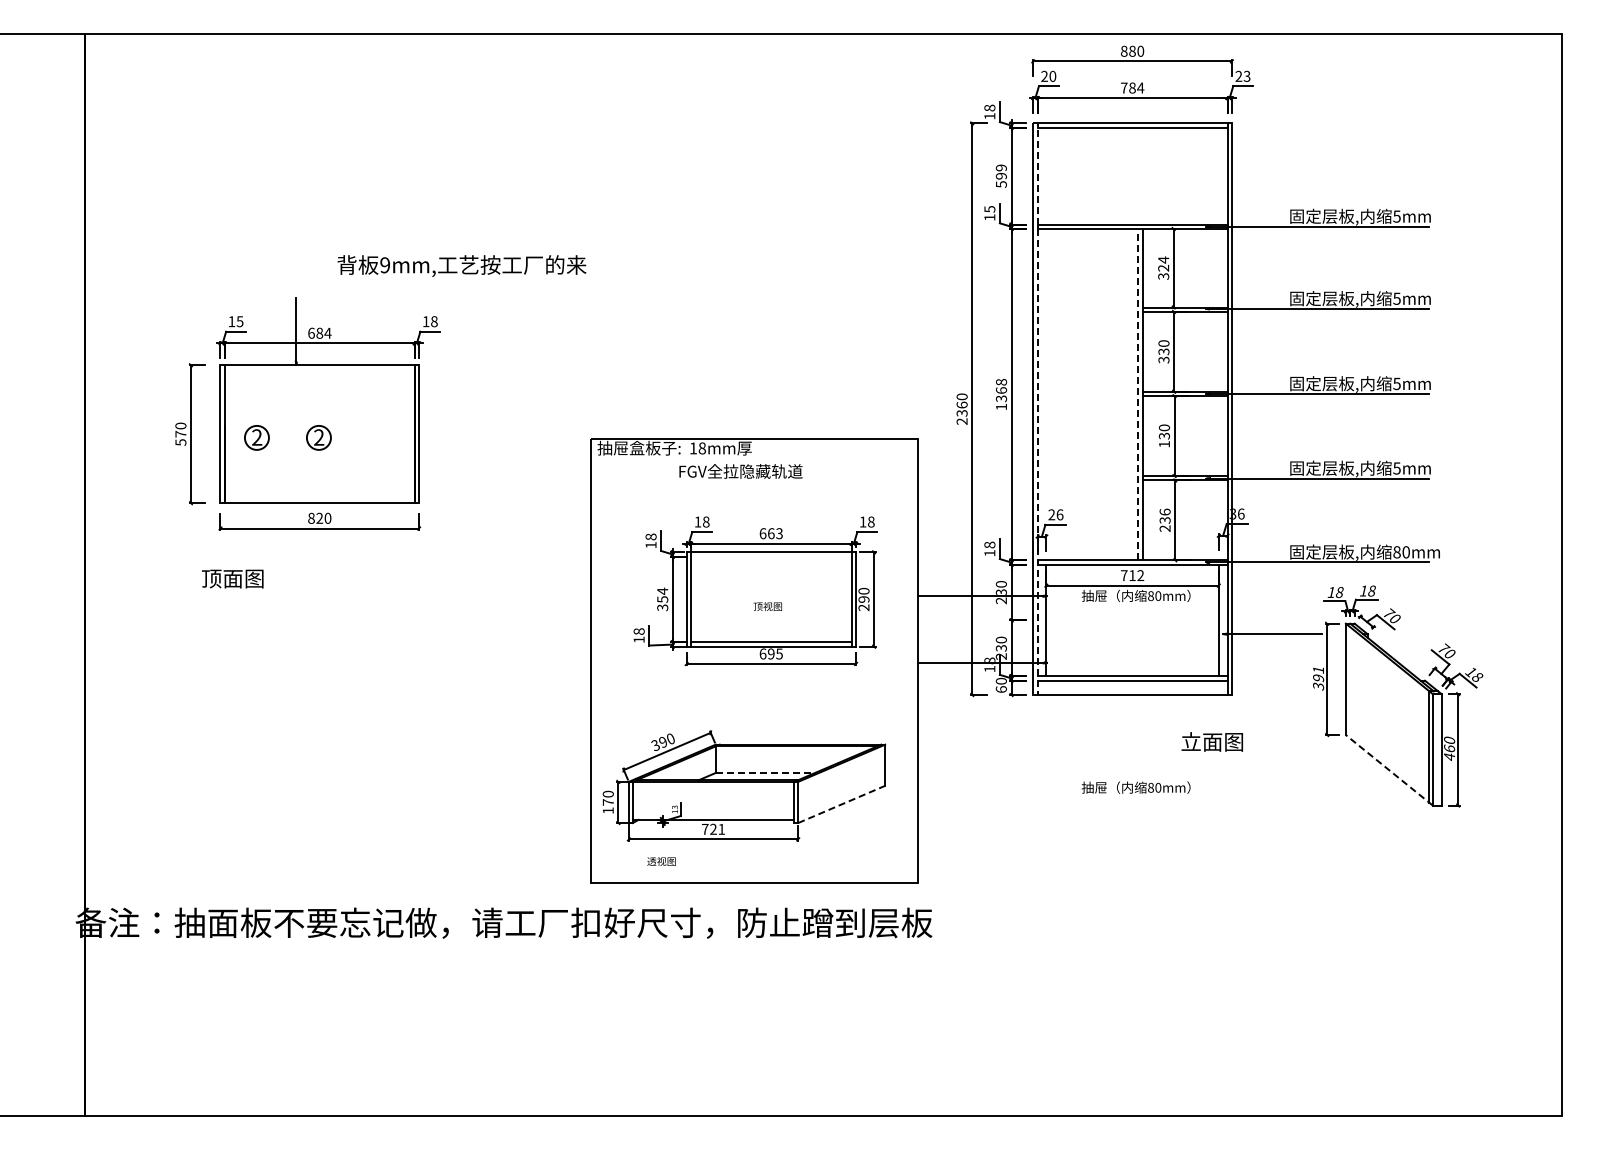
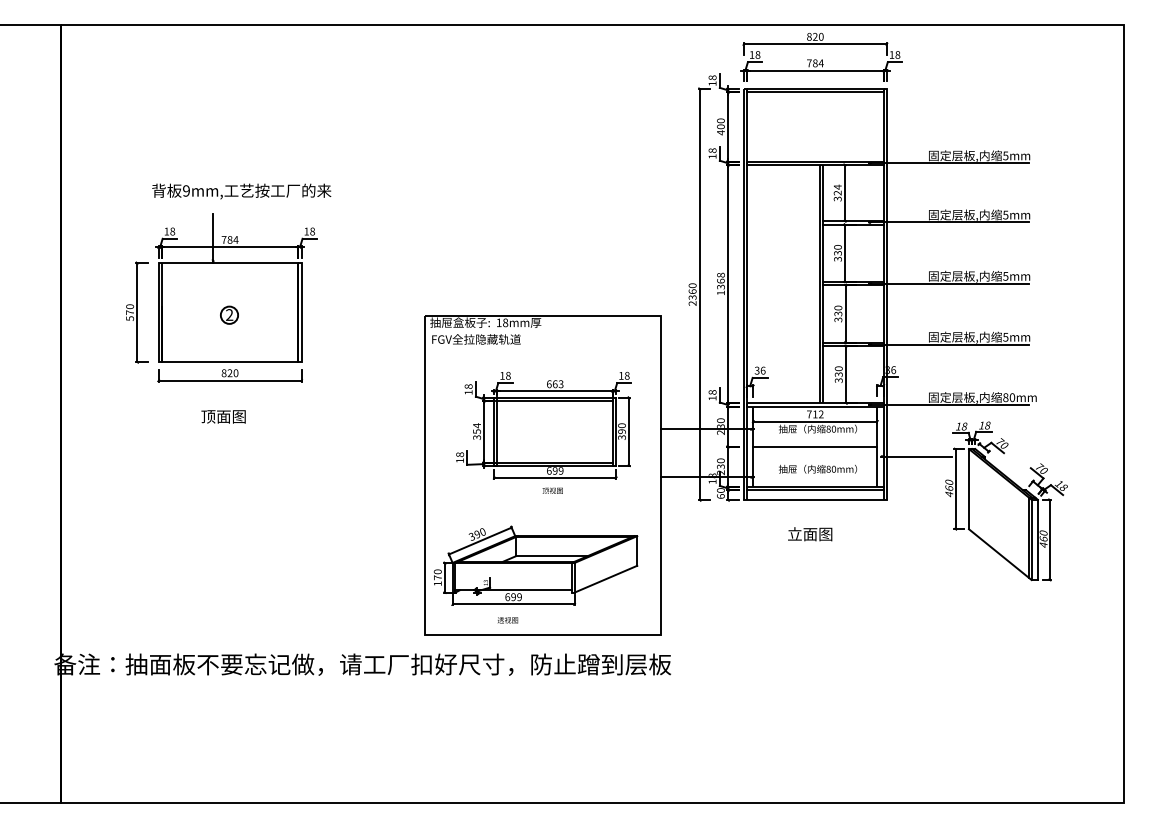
text: (1132, 50) -> (815, 36), 880 -> 820
text: (1048, 75) -> (754, 54), 20 -> 18
text: (1242, 75) -> (894, 54), 23 -> 18
text: (1001, 176) -> (720, 127), 599 -> 400
text: (989, 209) -> (712, 150), 15 -> 18
text: (461, 265) -> (241, 191), moved
text: (239, 321) -> (172, 231), 15 -> 18
text: (311, 332) -> (224, 239), 684 -> 784
line: (1138, 394) -> (819, 284), dashed -> solid
line: (1037, 406) -> (746, 292), dashed -> solid
part: (256, 437) -> (184, 314), removed
text: (1164, 444) -> (838, 320), 130 -> 330
text: (740, 471) -> (476, 339), moved
text: (1051, 515) -> (757, 371), 26 -> 36
text: (1164, 520) -> (838, 374), 236 -> 330
line: (770, 556) -> (554, 400), added
text: (232, 578) -> (223, 416), moved
text: (767, 606) -> (552, 490), moved
text: (864, 607) -> (622, 437), 290 -> 390
line: (1132, 620) -> (815, 446), added
text: (779, 653) -> (561, 470), 695 -> 699
text: (1318, 678) -> (949, 488), 391 -> 460
text: (1211, 741) -> (809, 533), moved
line: (1389, 770) -> (1000, 554), dashed -> solid
line: (765, 772) -> (551, 556), dashed -> solid
text: (1135, 787) -> (817, 469), moved
line: (842, 804) -> (606, 579), dashed -> solid
text: (713, 828) -> (513, 596), 721 -> 699
text: (661, 861) -> (507, 620), moved

